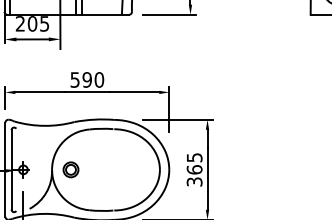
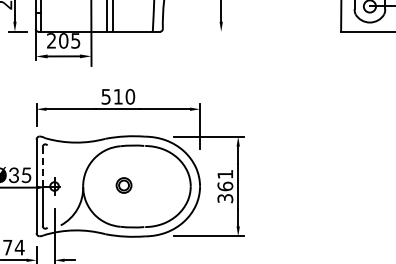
line: (168, 14) -> (199, 31), removed
text: (86, 79) -> (117, 96), 590 -> 510
line: (11, 149) -> (42, 166), solid -> dashed
text: (194, 157) -> (225, 174), 365 -> 361
part: (70, 169) -> (123, 185), moved

